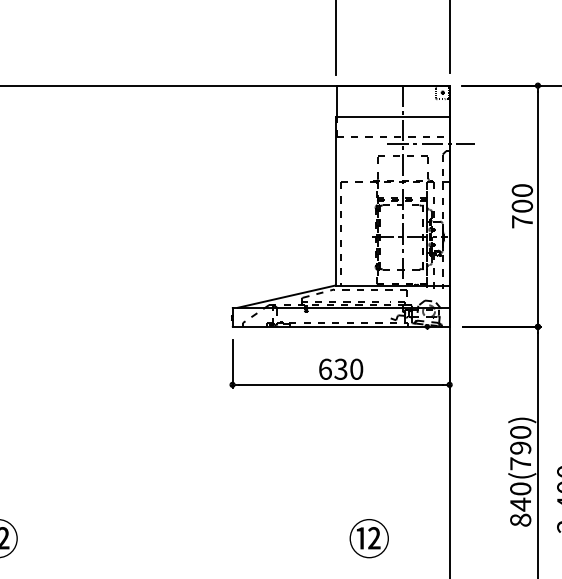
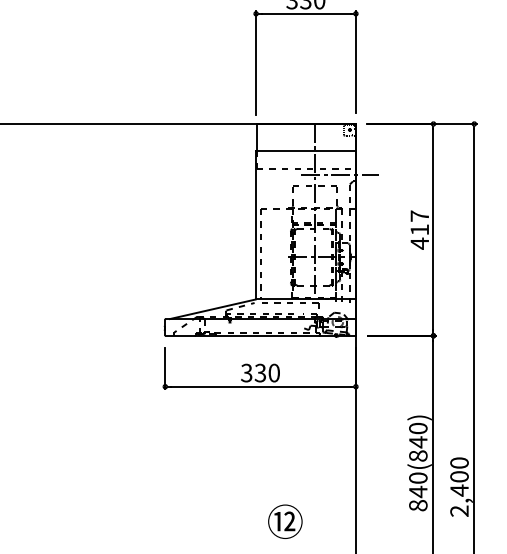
text: (522, 205) -> (419, 229), 700 -> 417
text: (325, 368) -> (246, 372), 630 -> 330
text: (520, 455) -> (418, 448), 840(790) -> 840(840)

